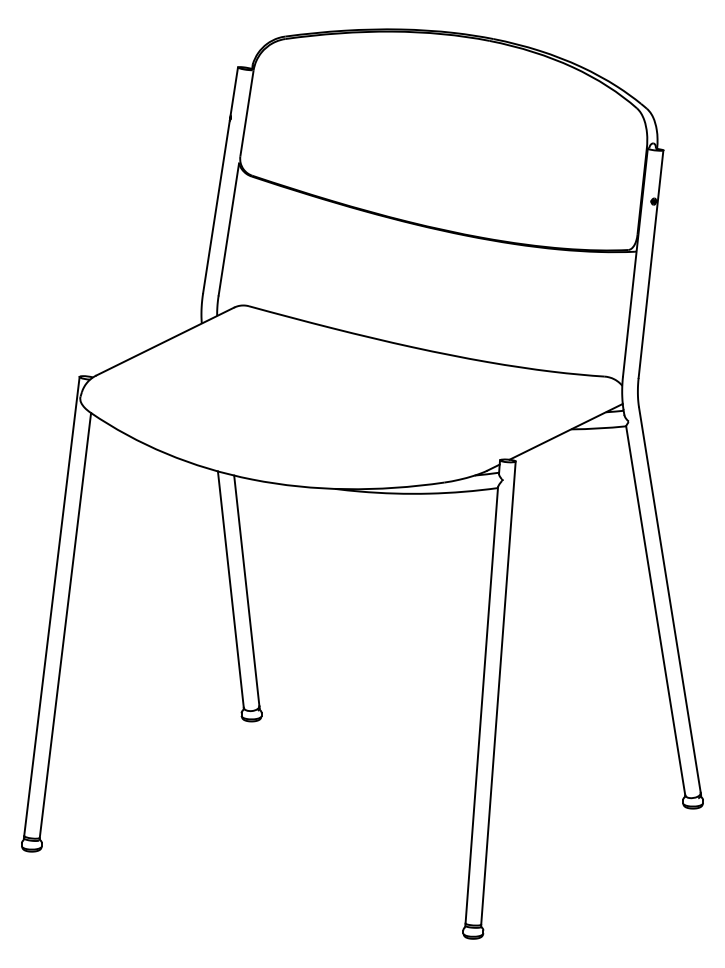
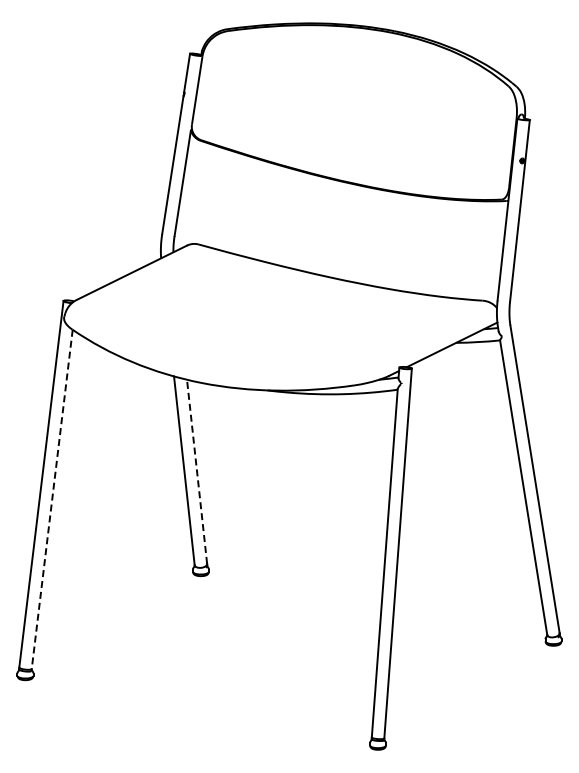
line: (247, 590) -> (197, 471), solid -> dashed
line: (65, 625) -> (52, 499), solid -> dashed

